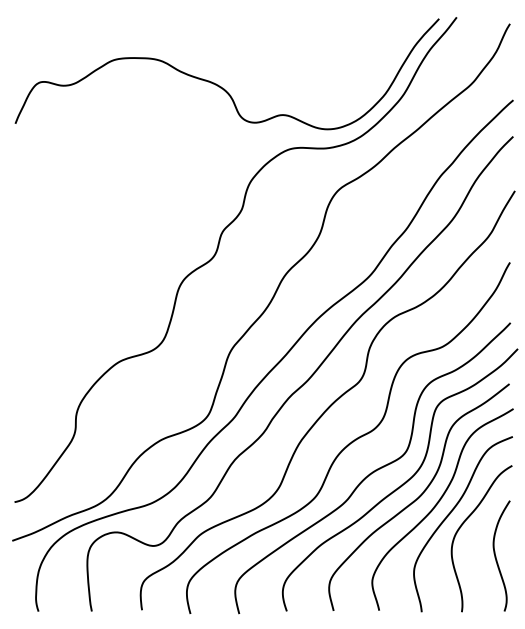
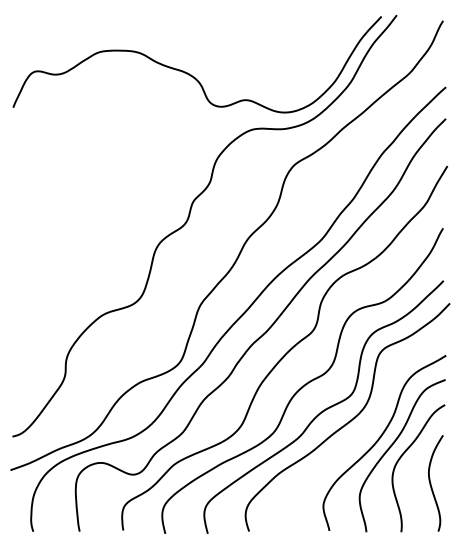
curve: (418, 496) -> (363, 431), removed

